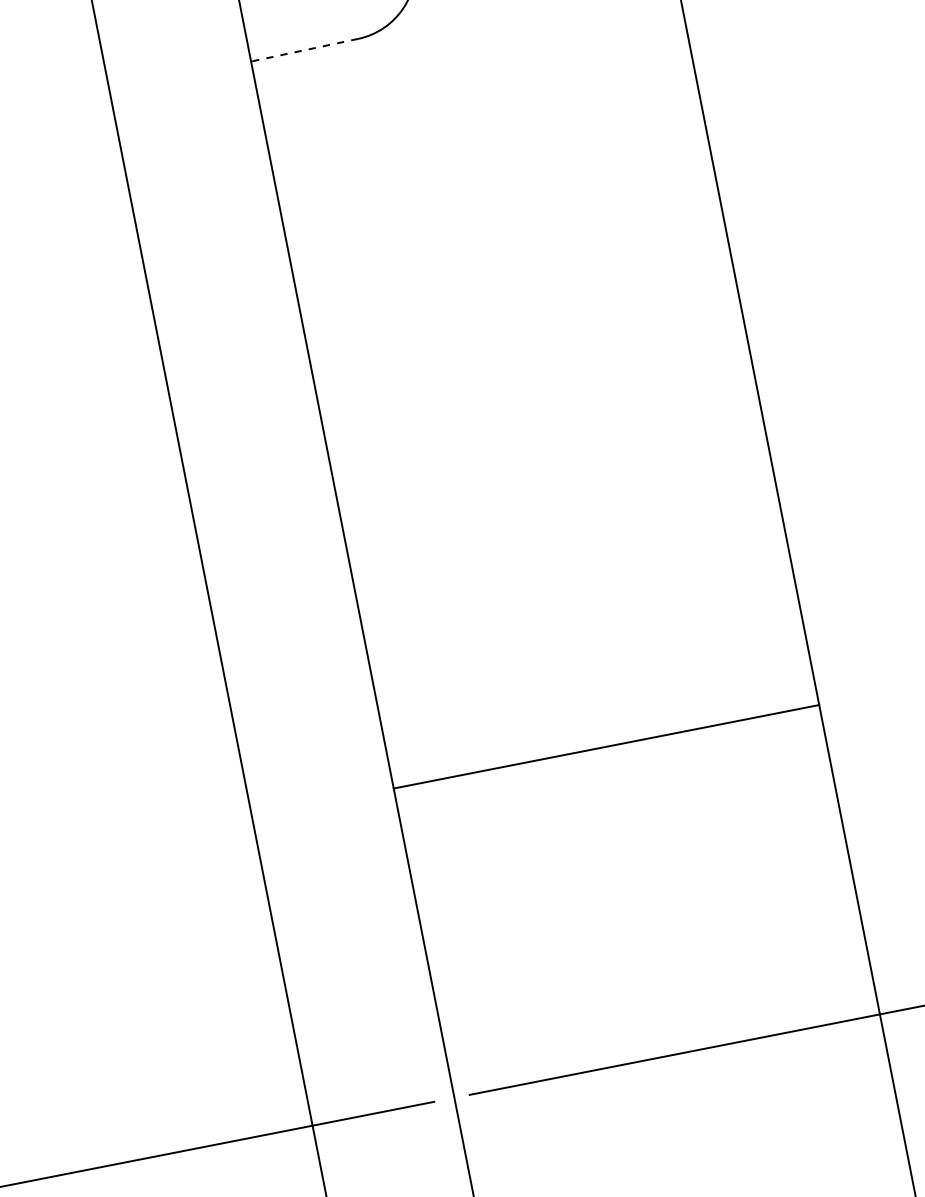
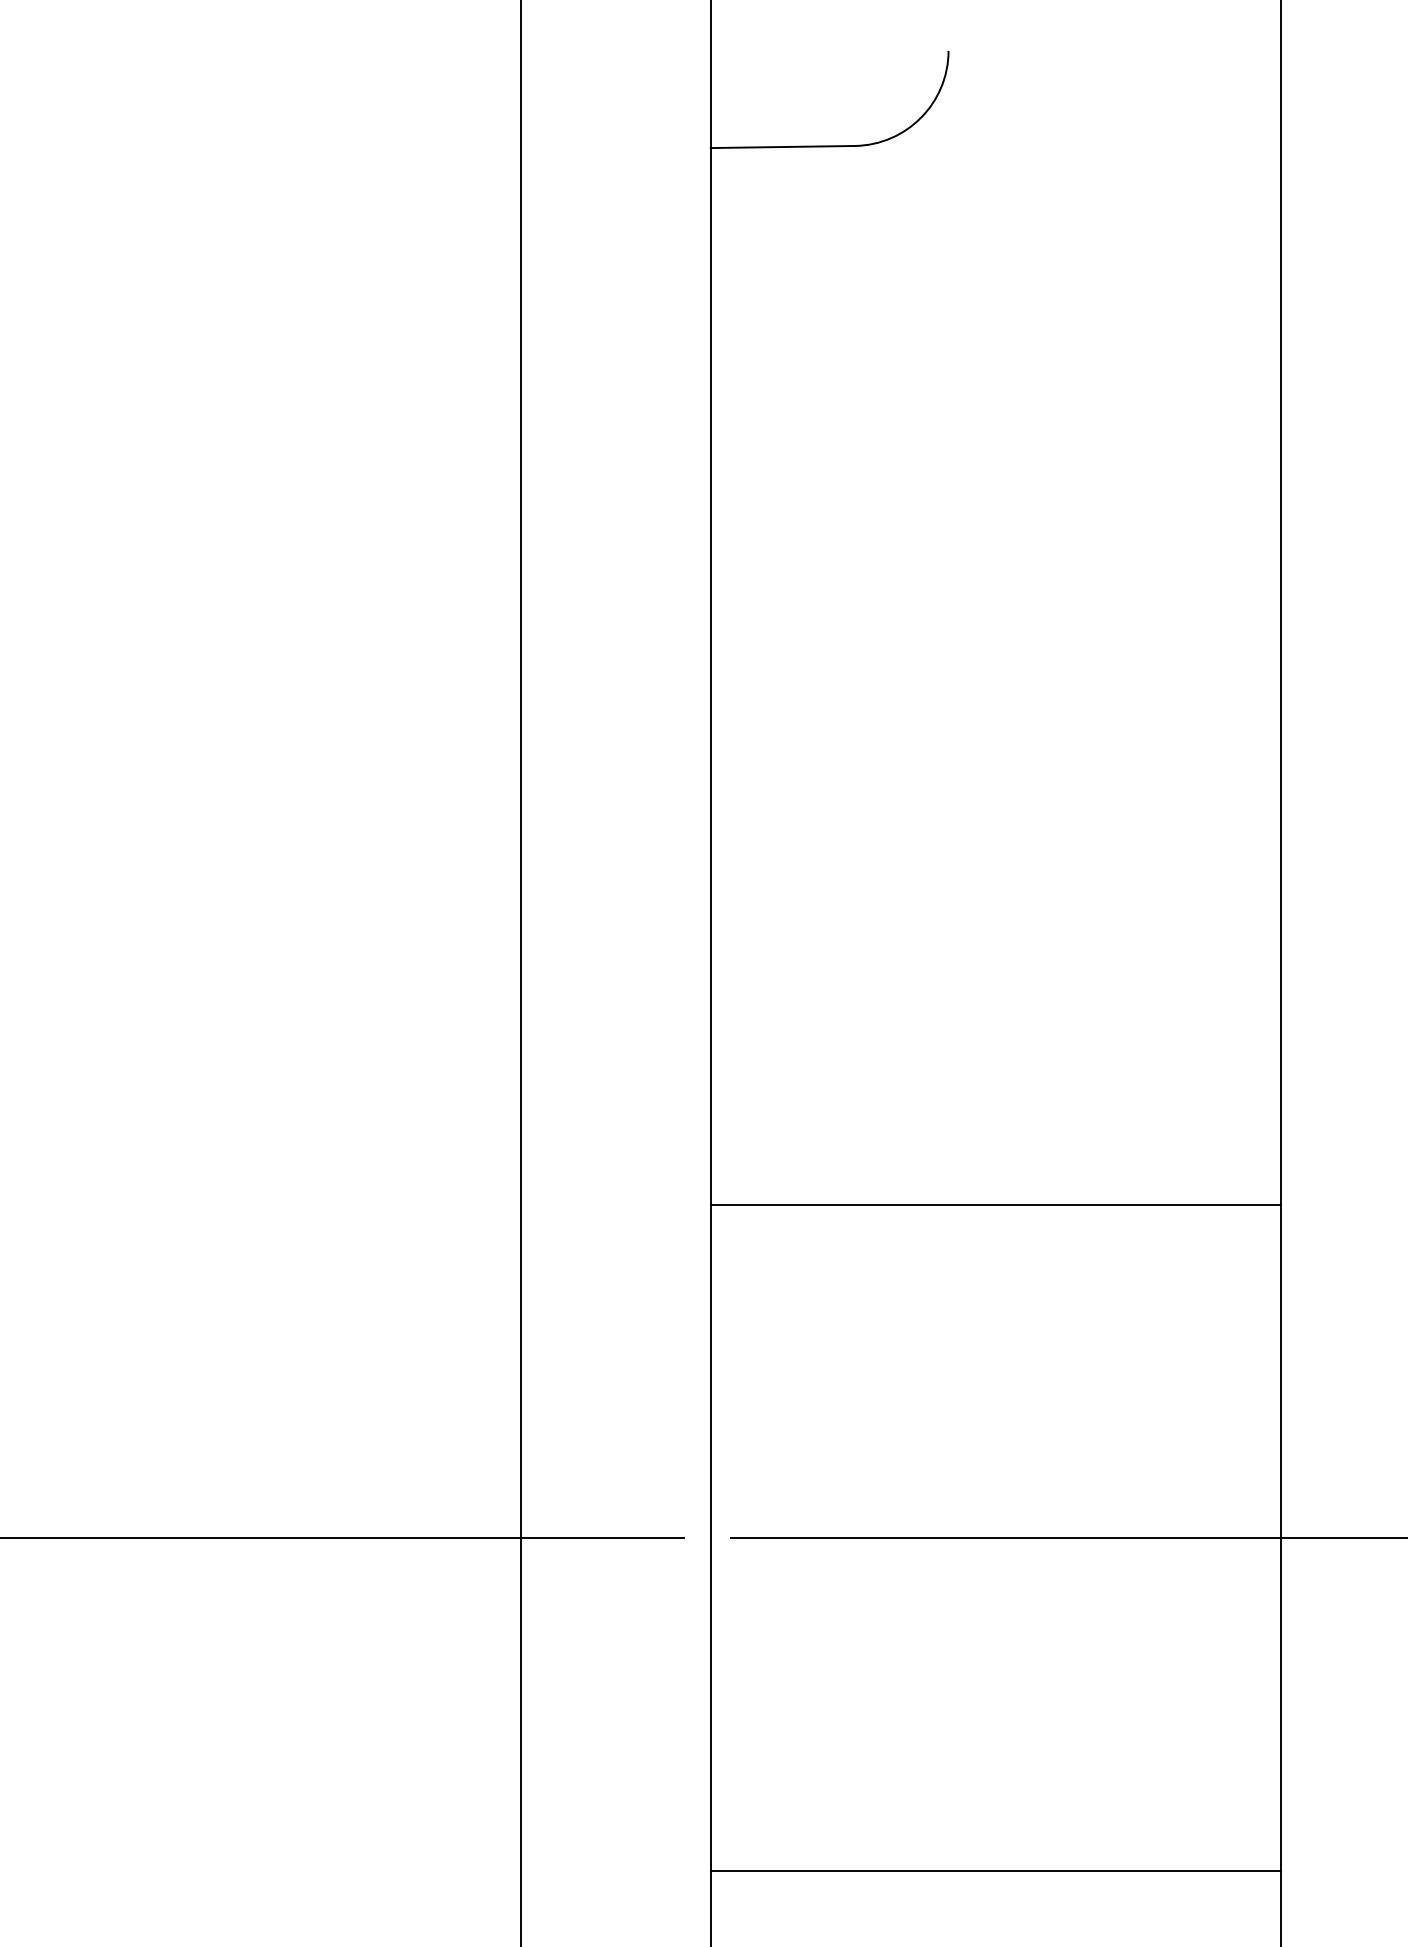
line: (304, 50) -> (782, 147), dashed -> solid
line: (605, 746) -> (995, 1204), moved

